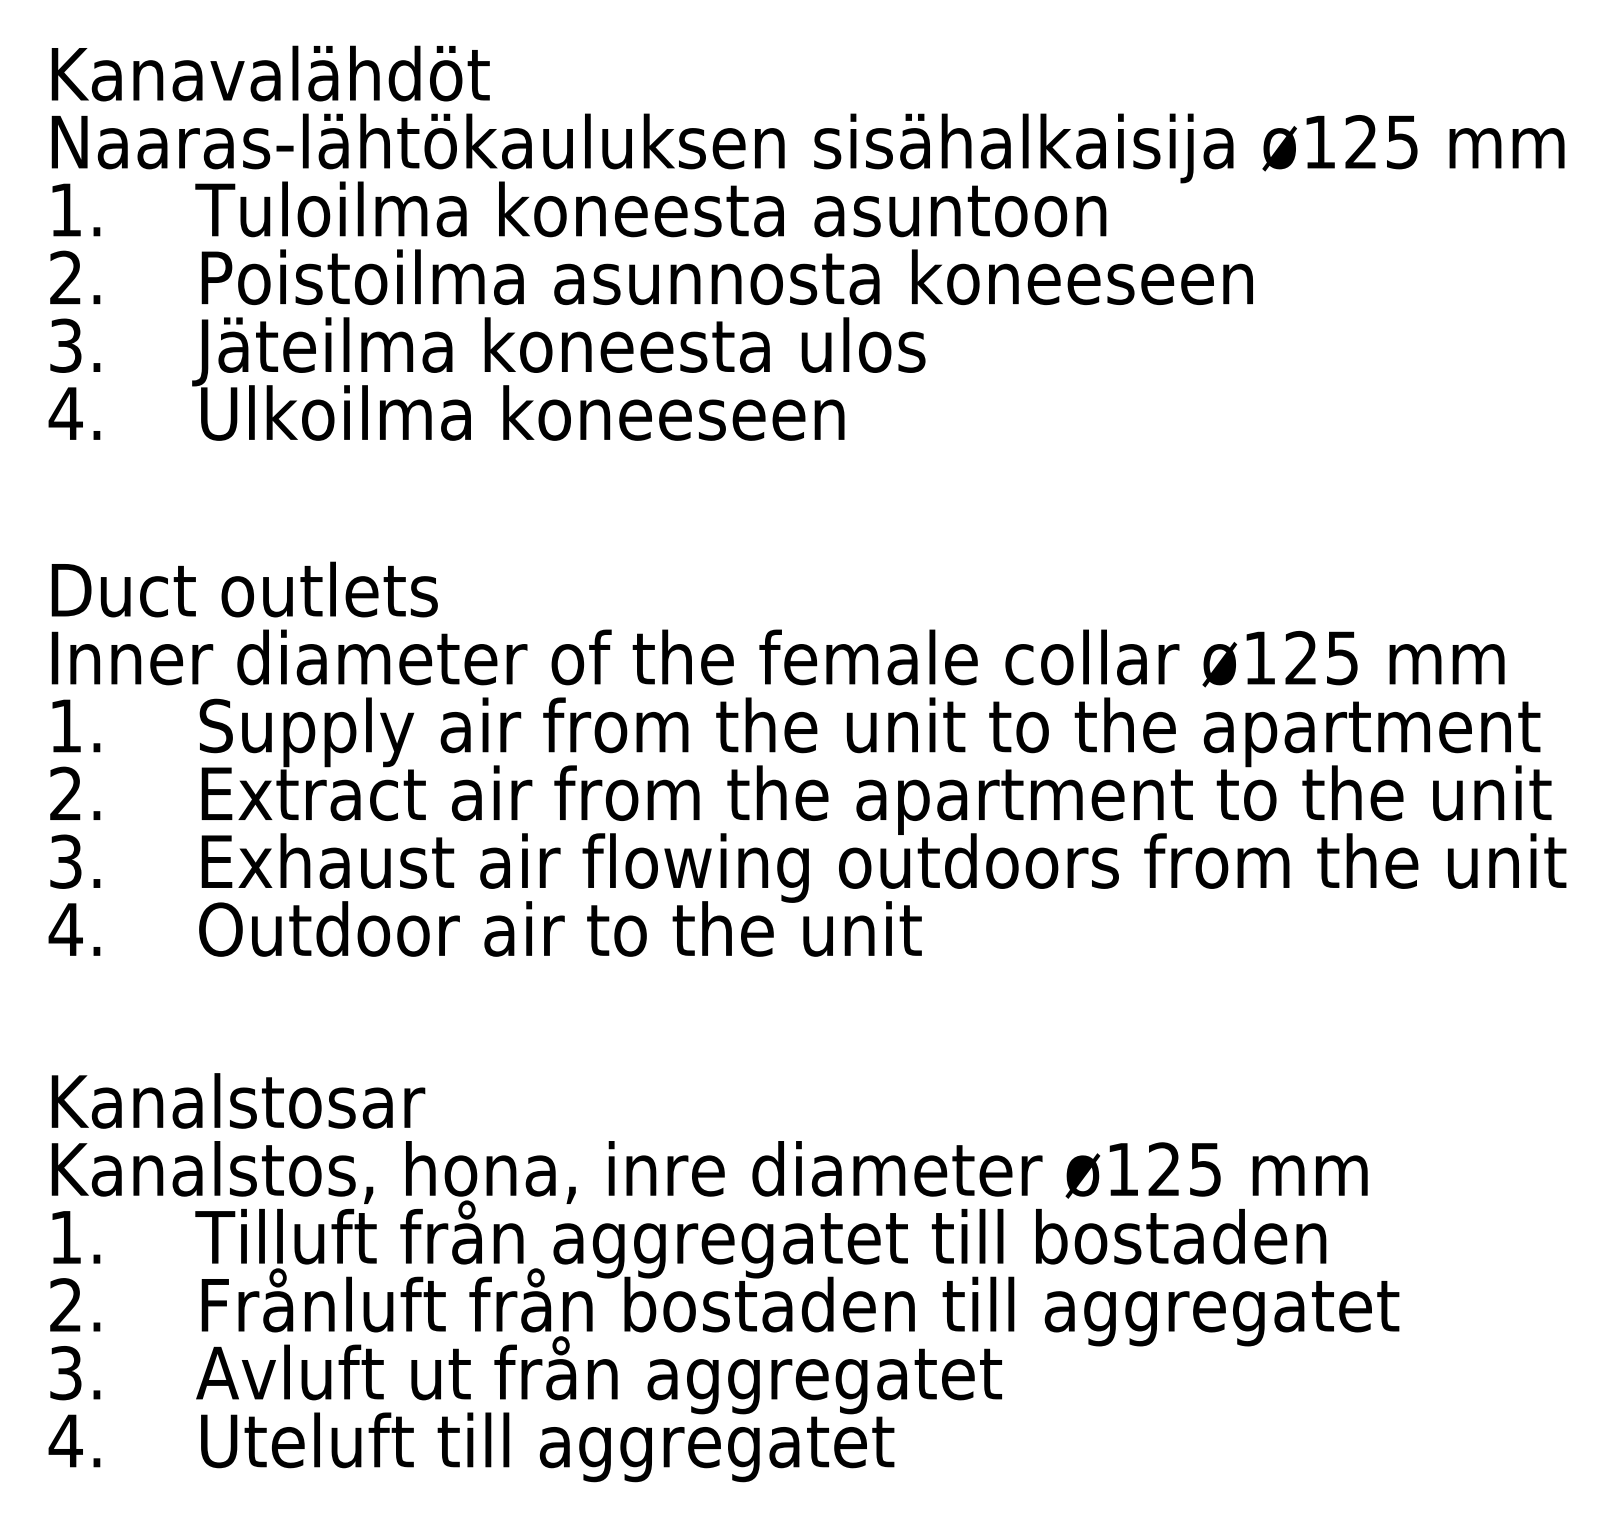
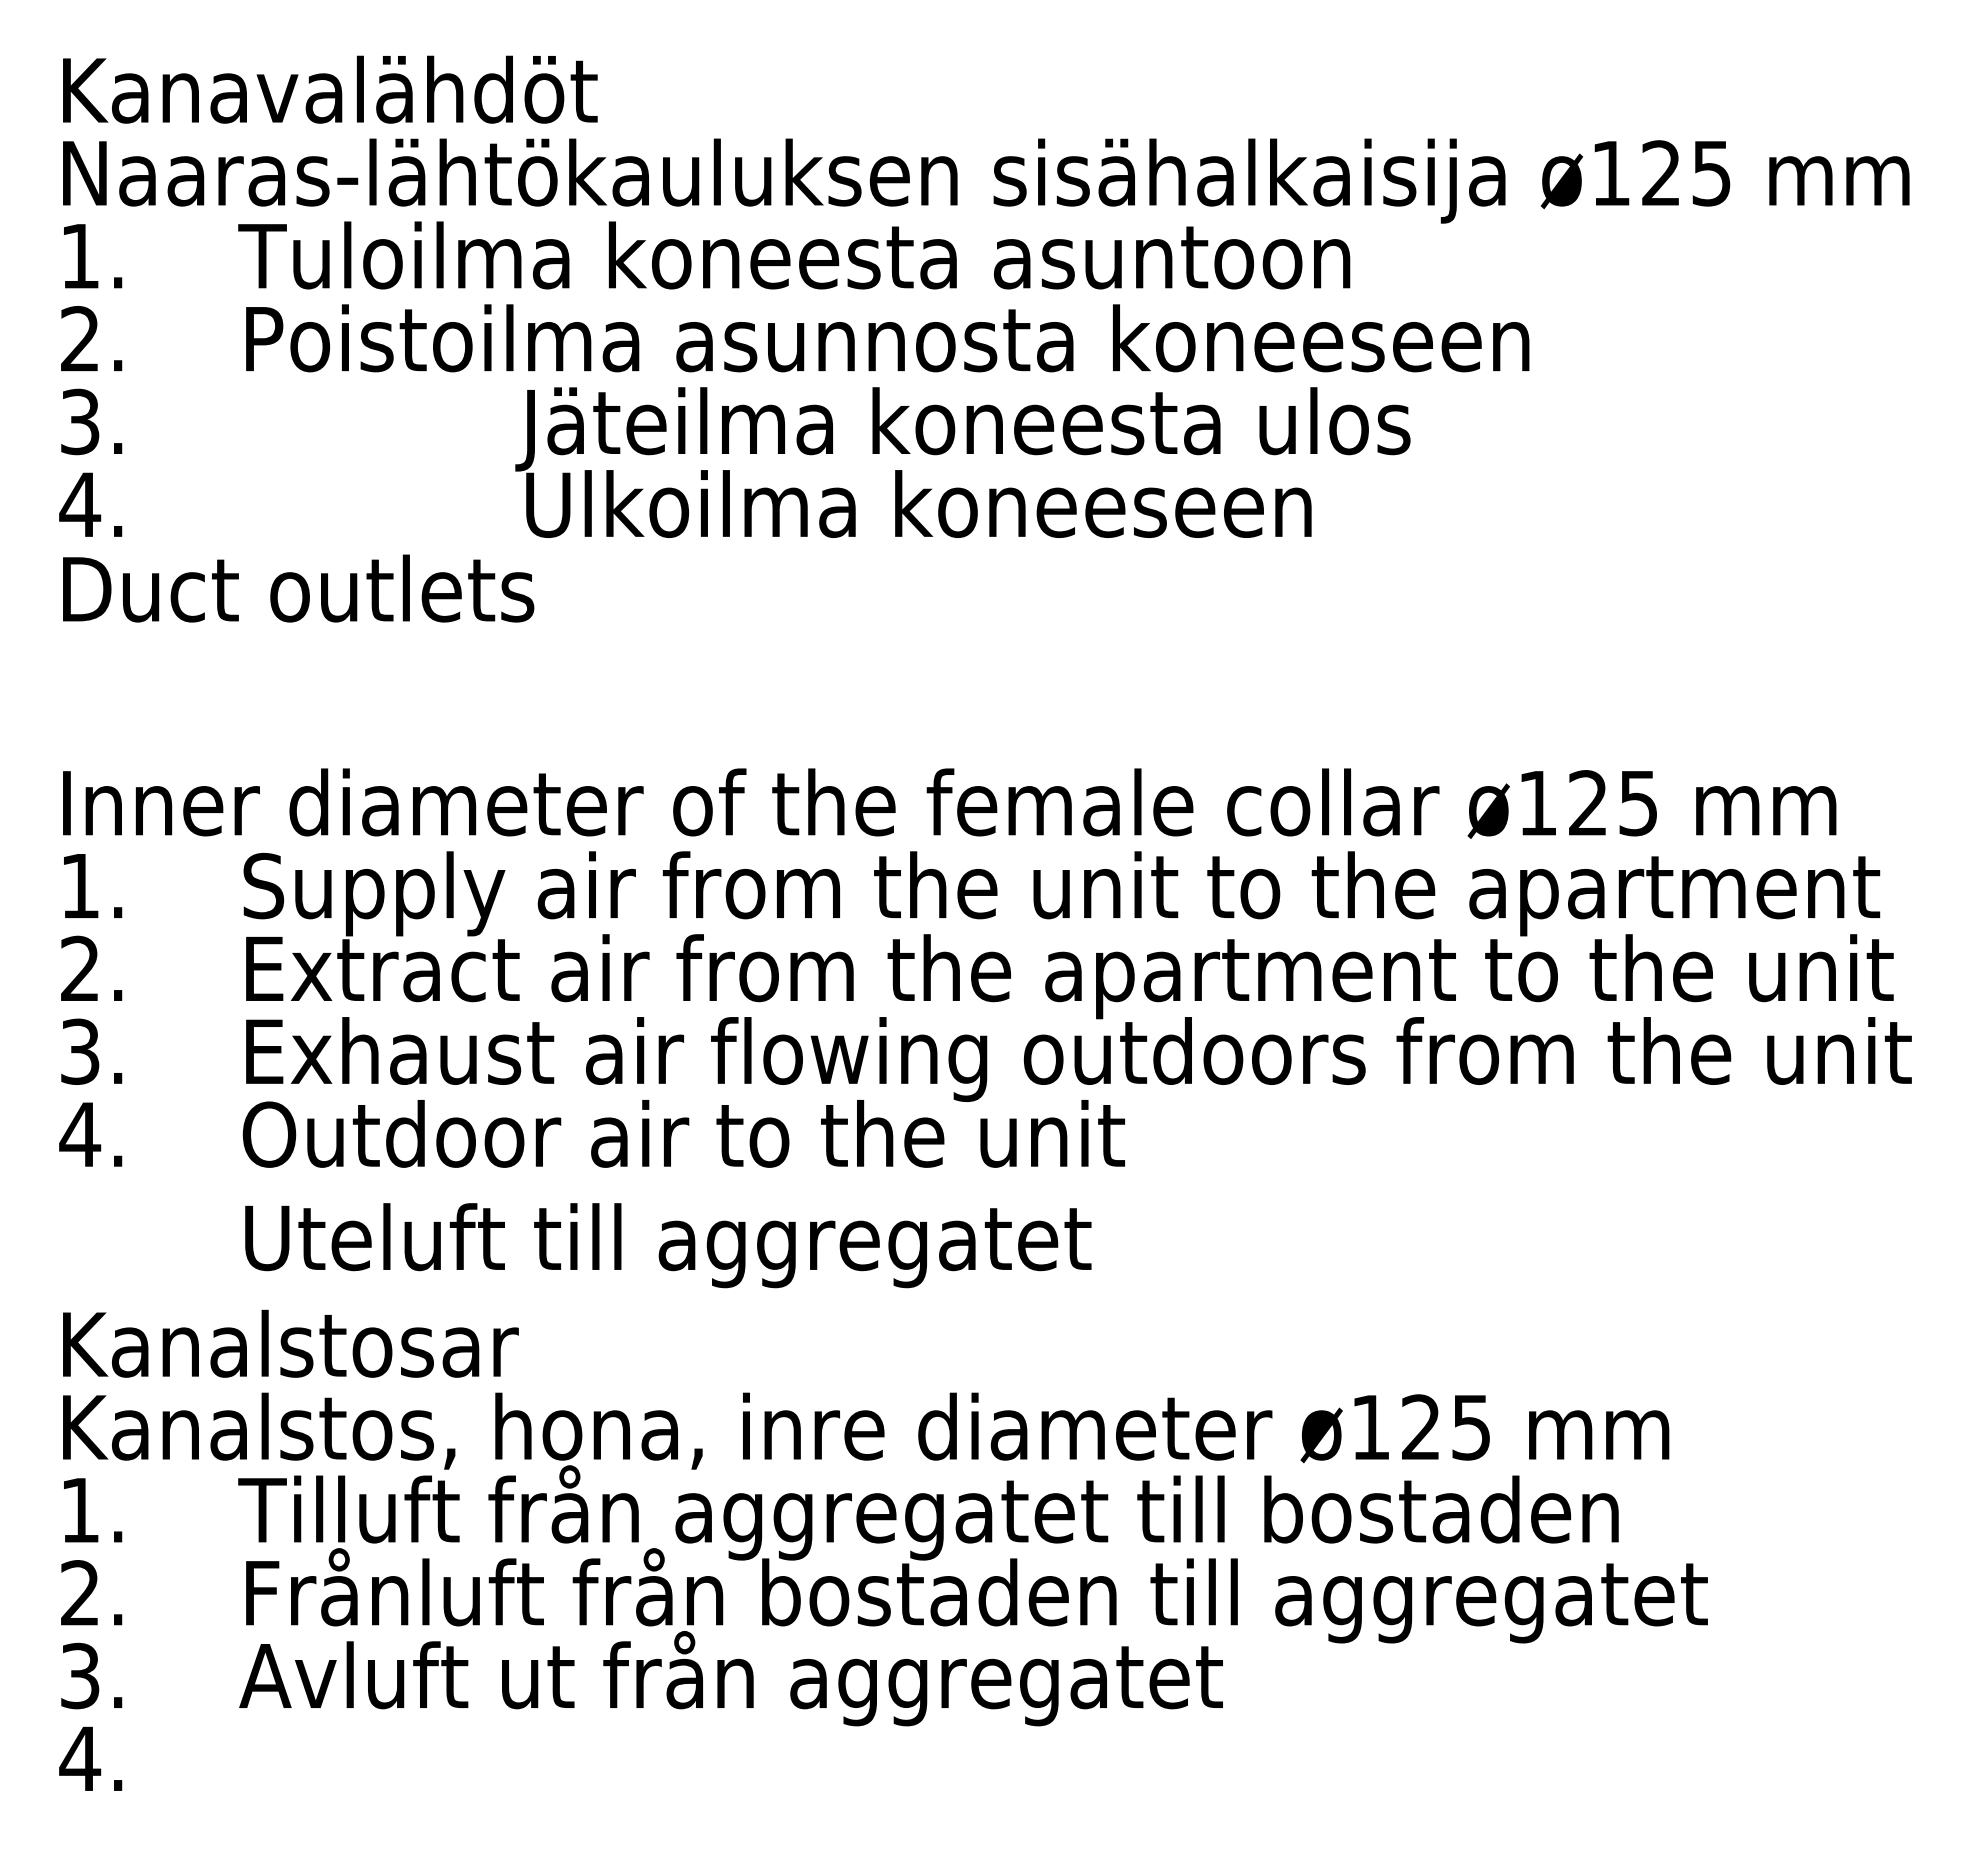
text: (558, 378) -> (962, 462), moved
text: (244, 589) -> (298, 588), moved
text: (547, 1447) -> (668, 1245), moved

